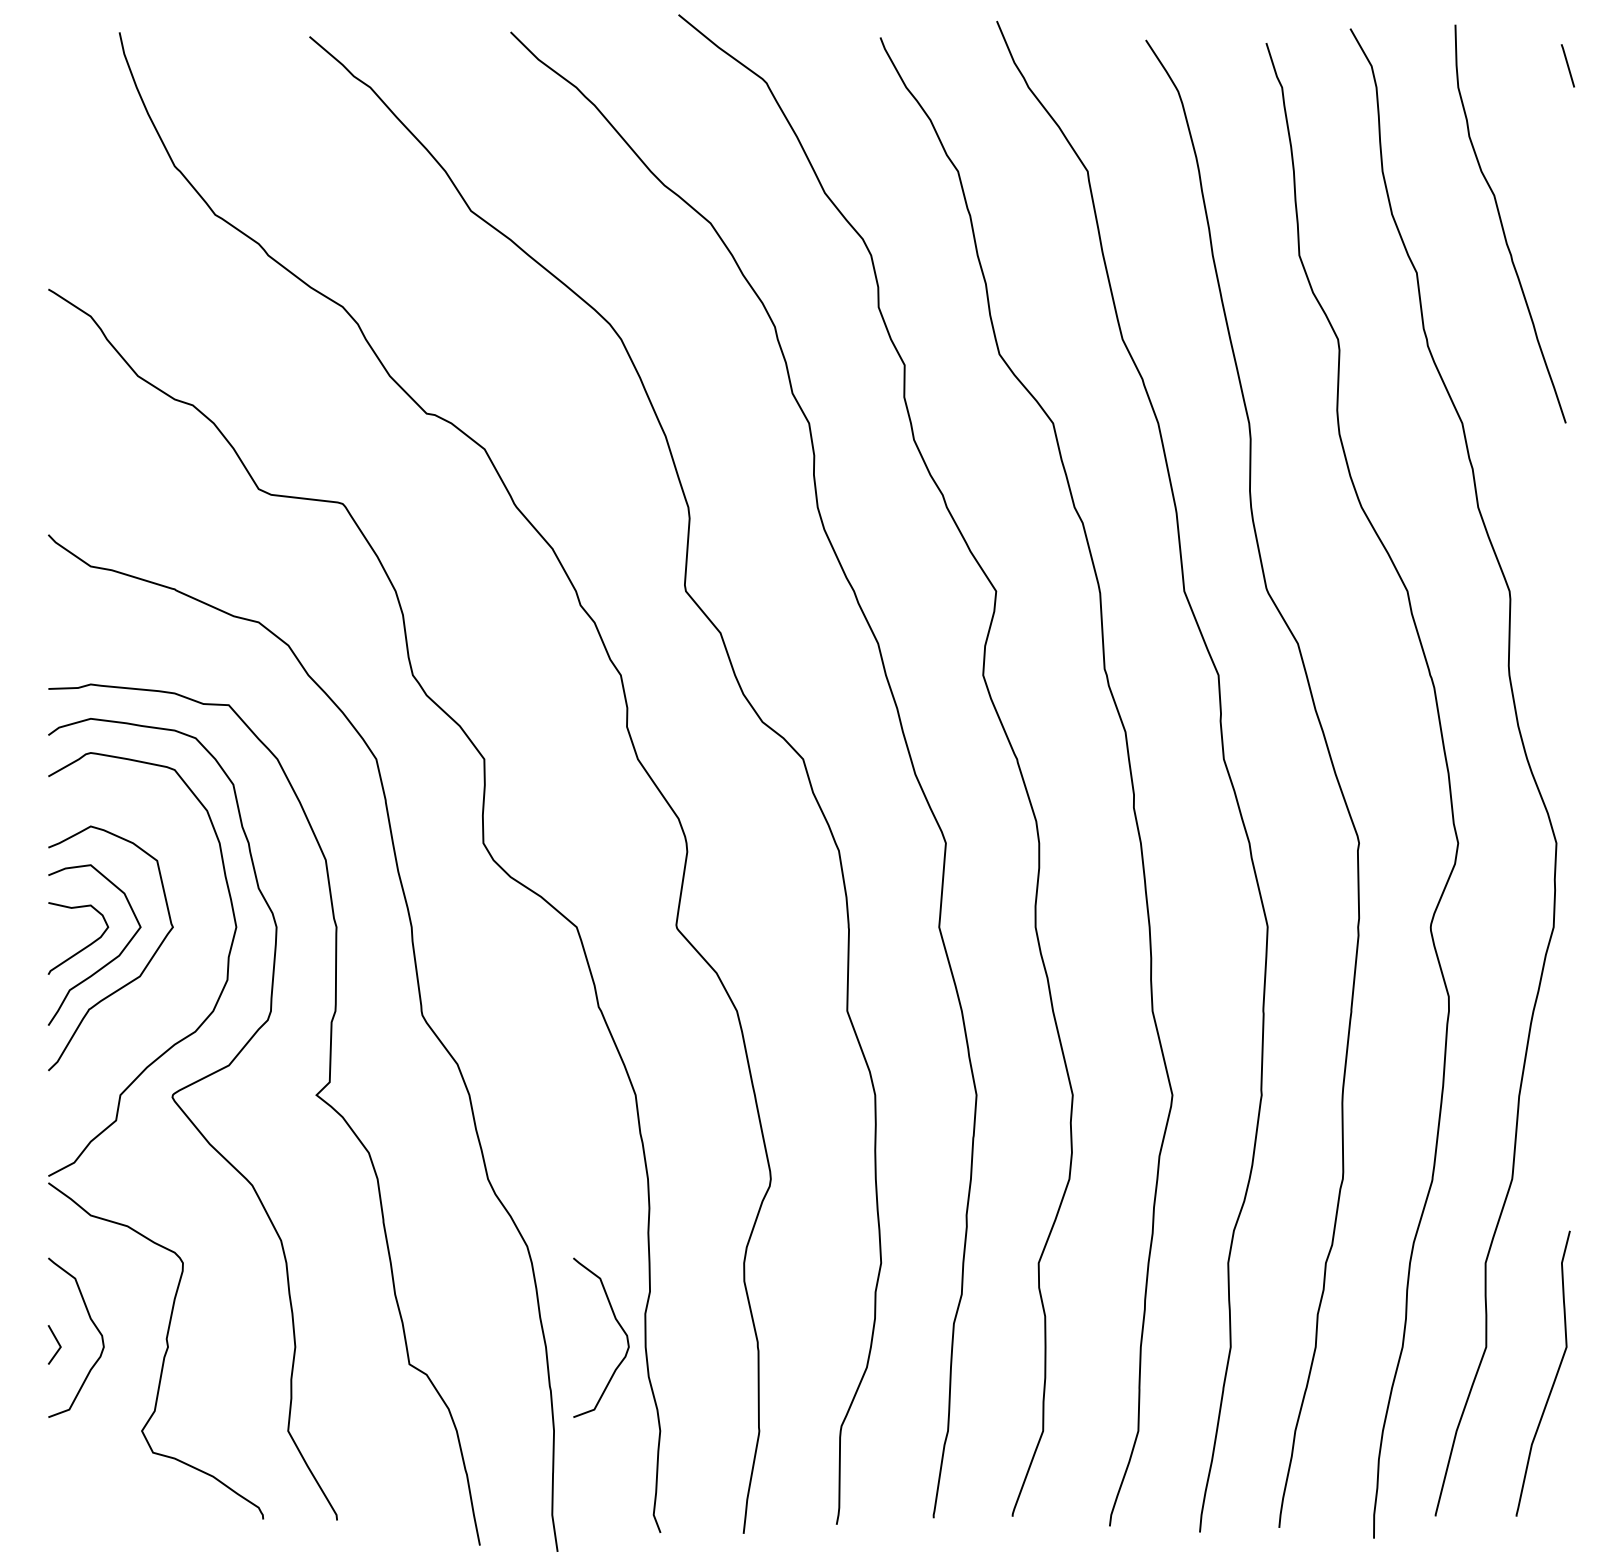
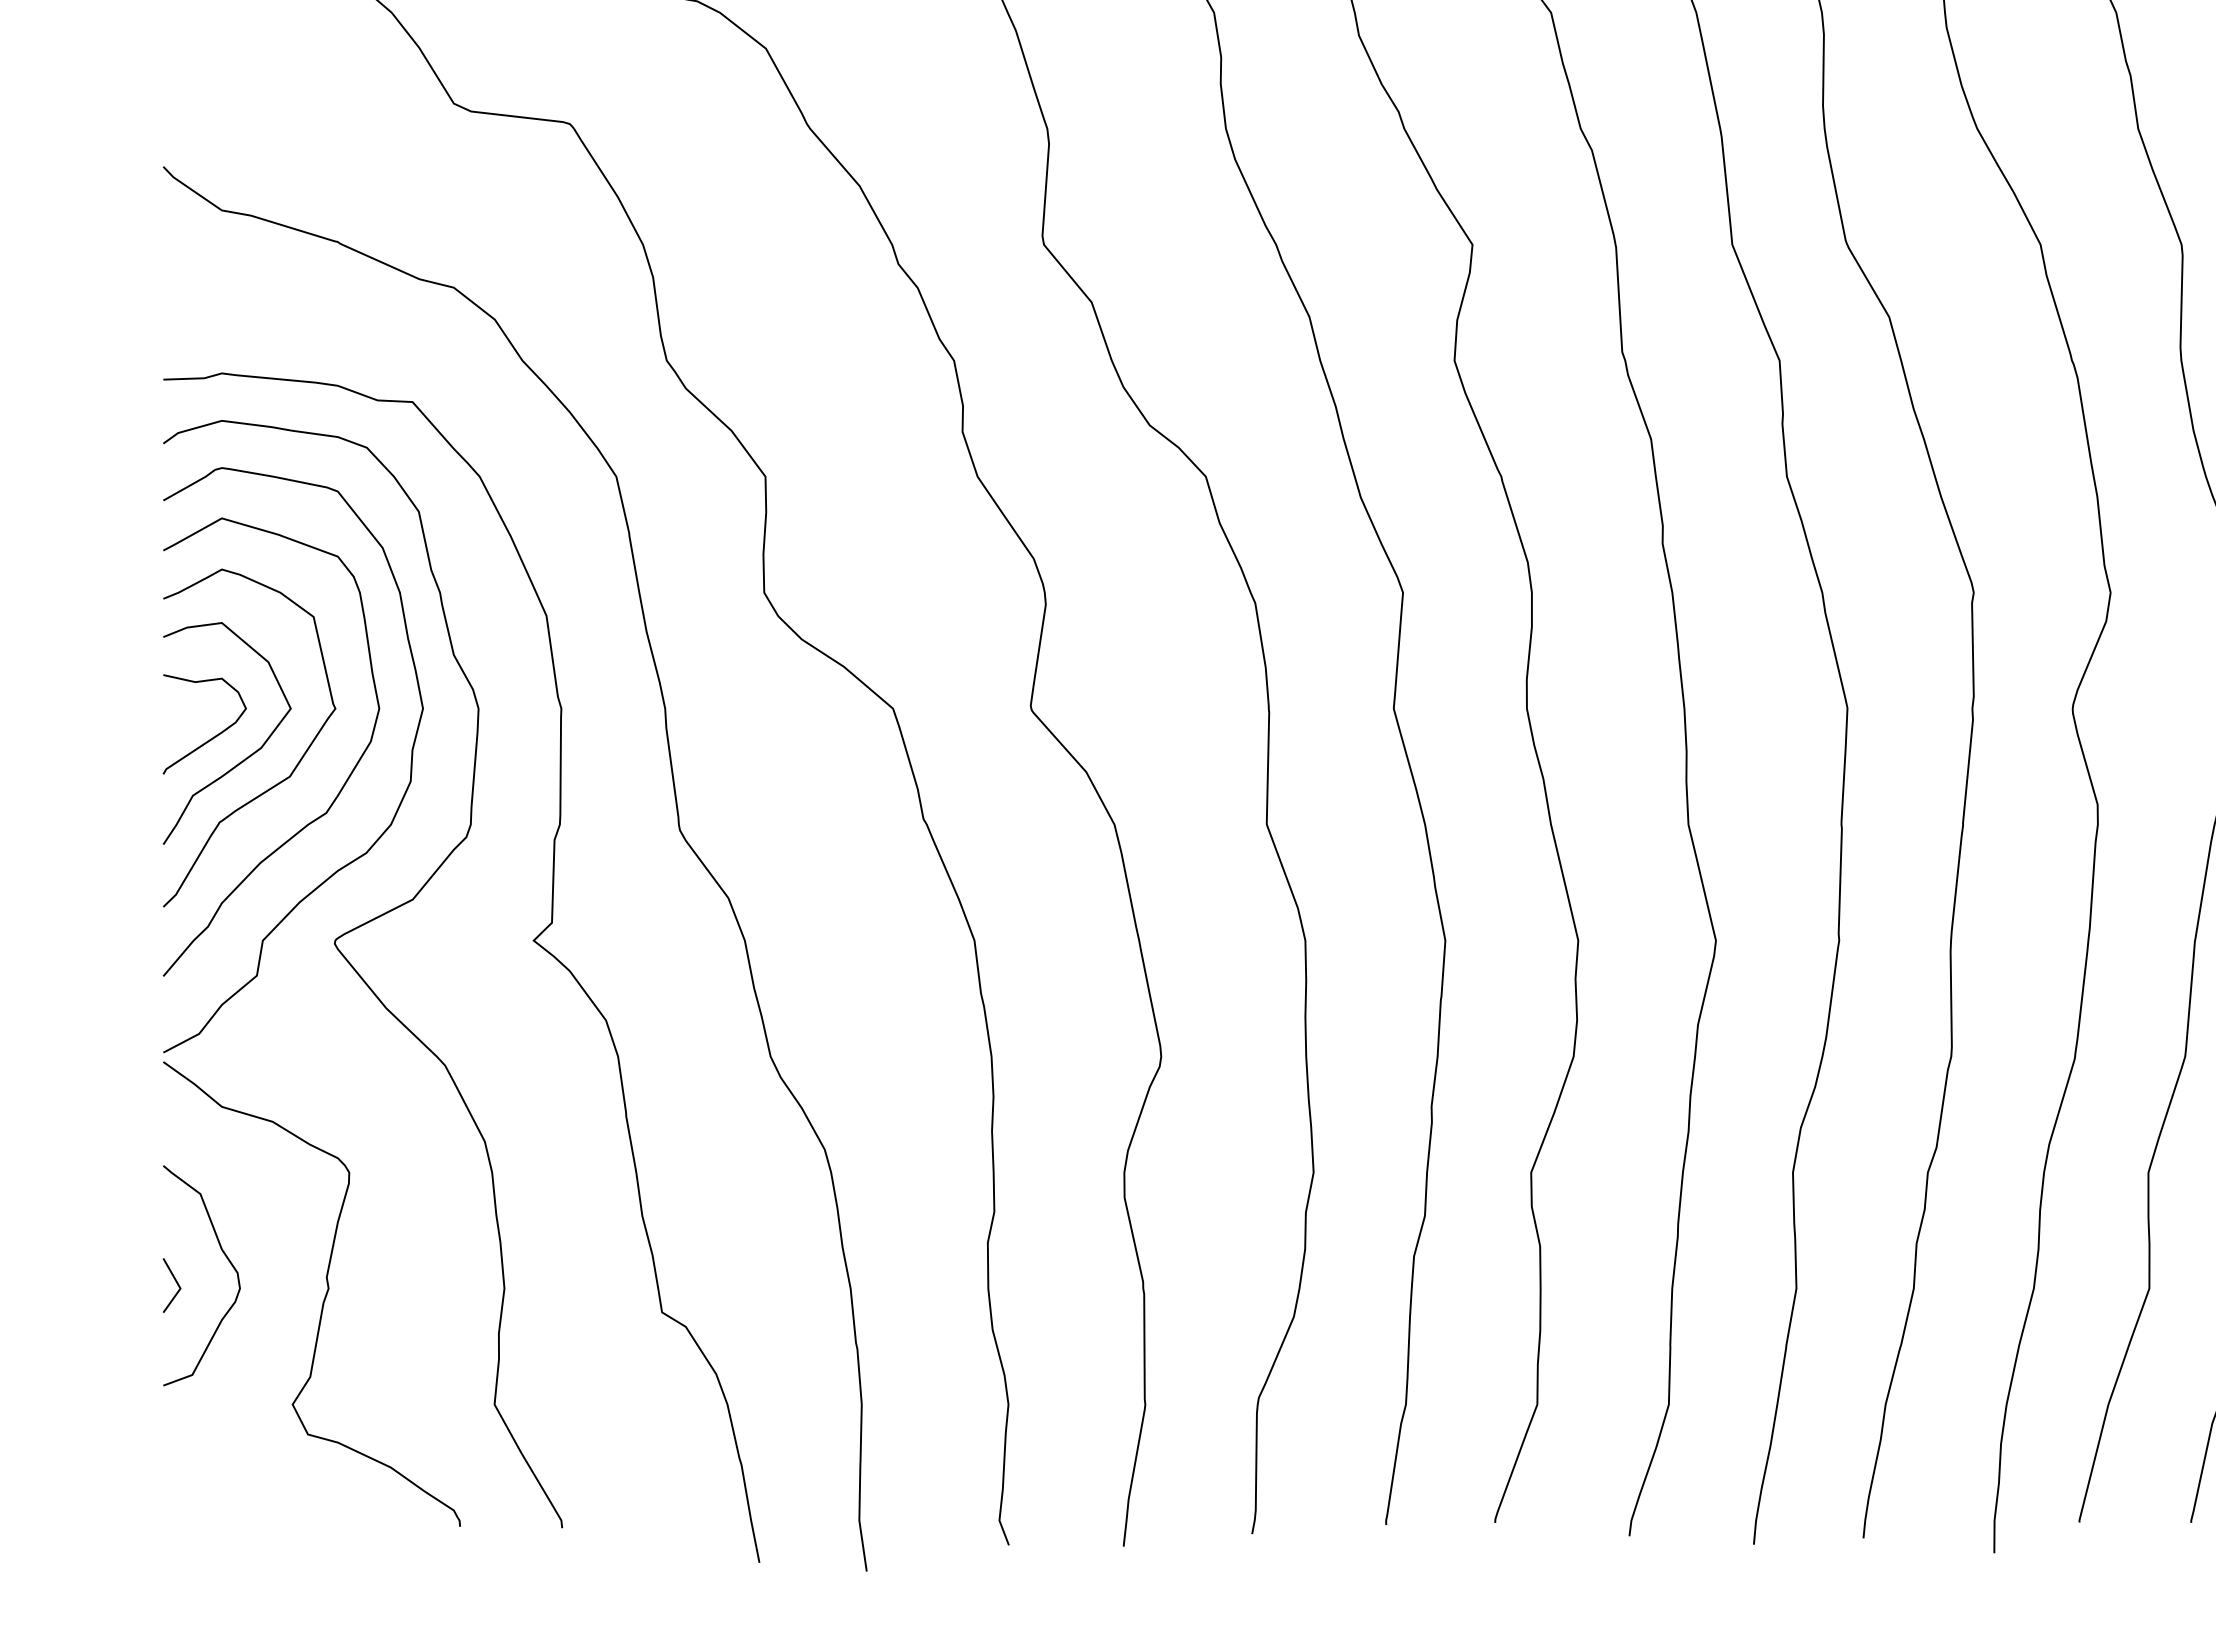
curve: (175, 986) -> (338, 790), added
curve: (619, 1326) -> (952, 1260), removed

